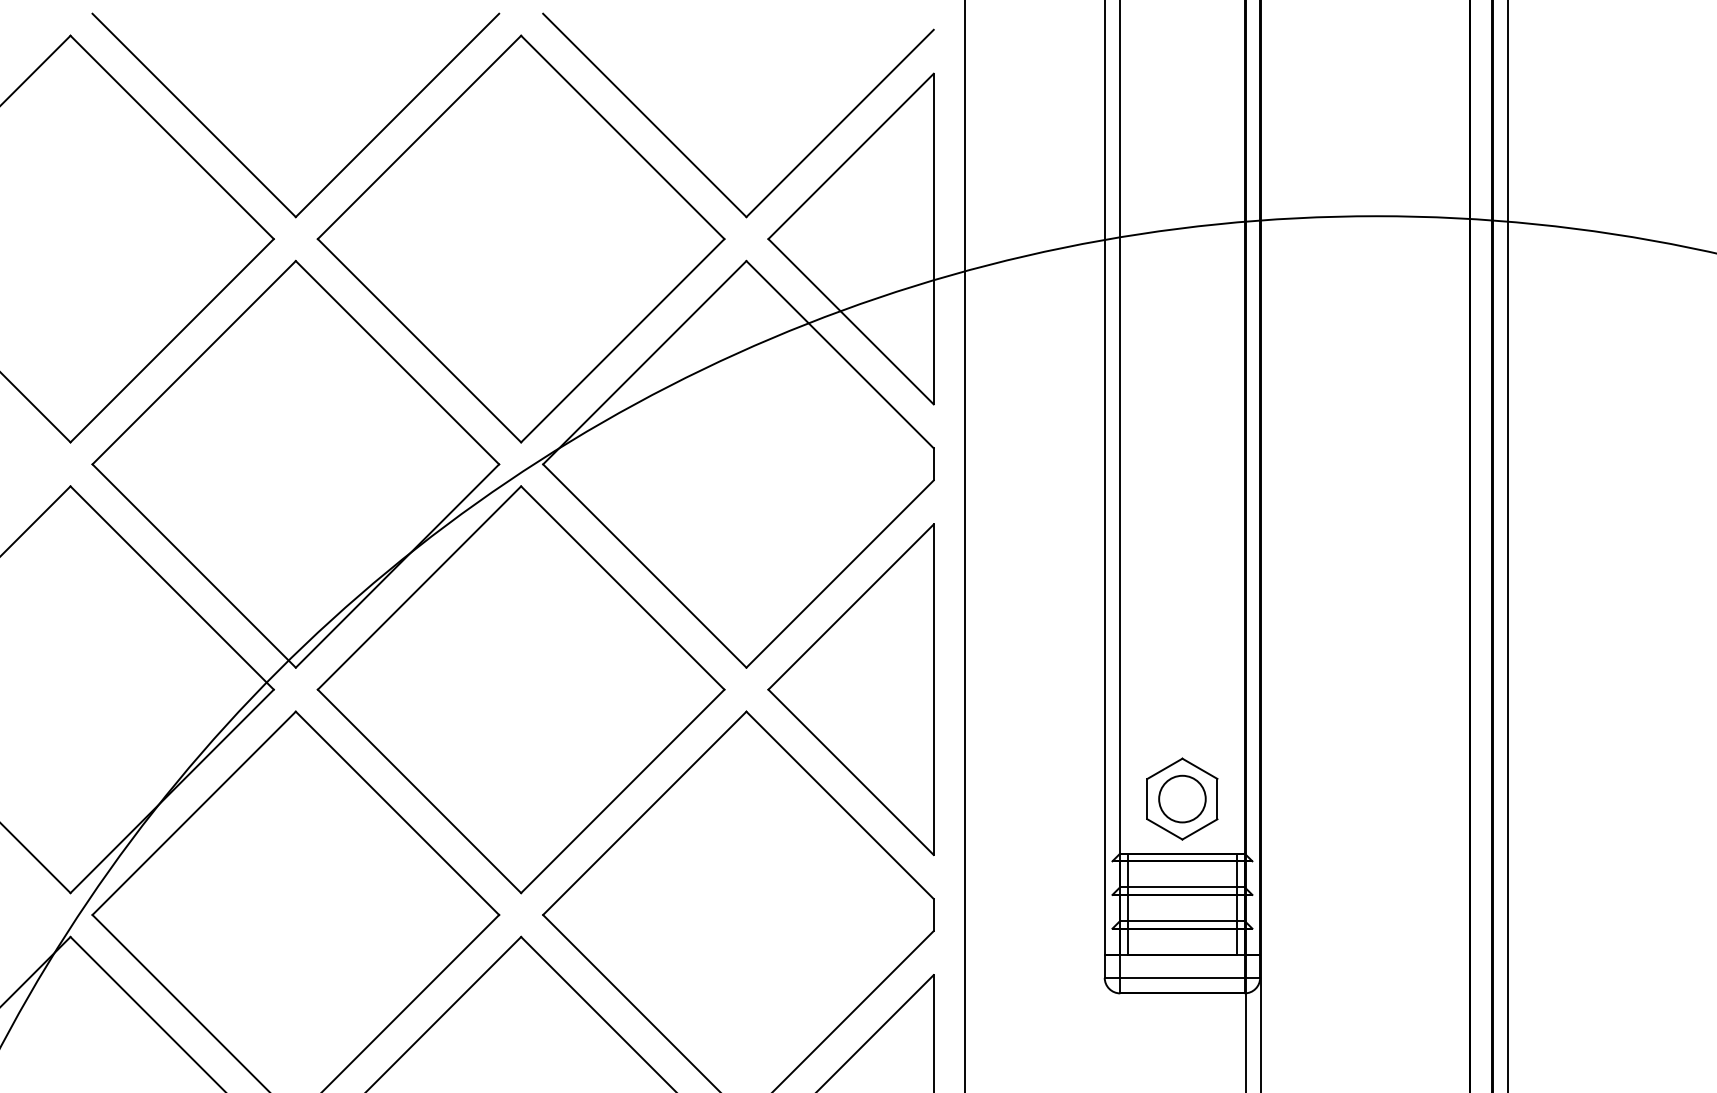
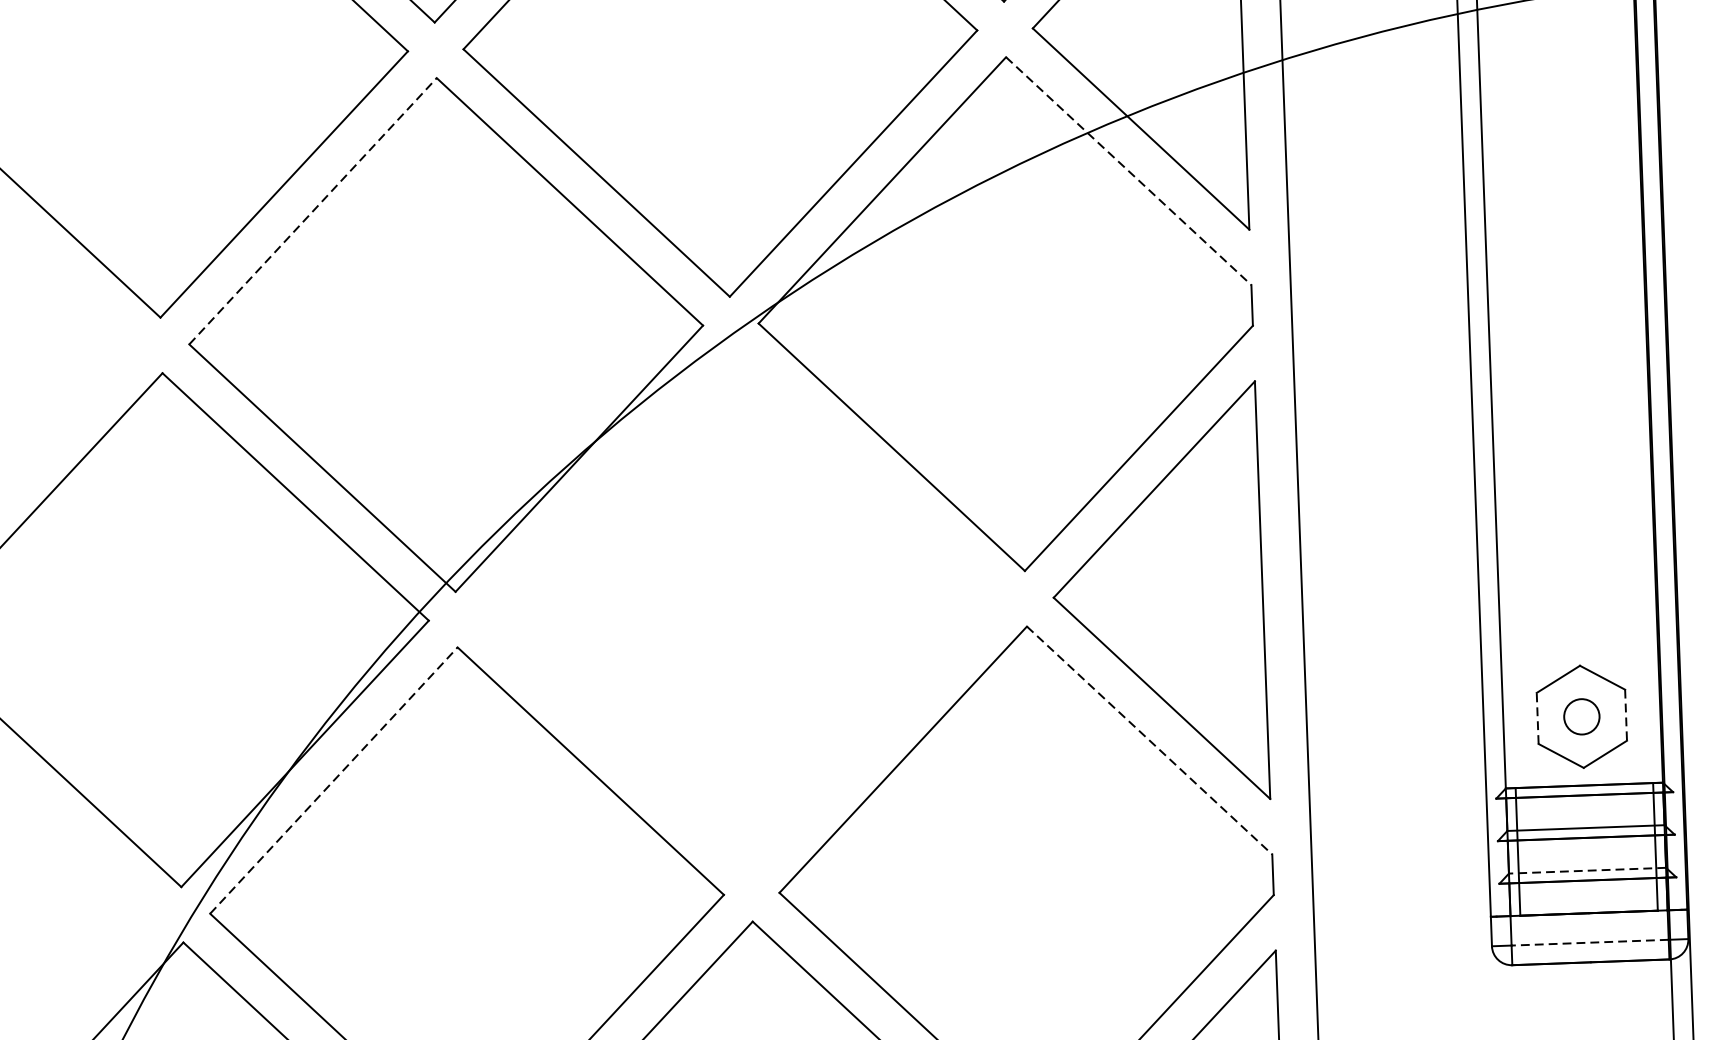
line: (840, 355) -> (1129, 172), solid -> dashed
line: (194, 362) -> (313, 210), solid -> dashed
part: (520, 689) -> (740, 609), removed
line: (1147, 798) -> (1537, 717), solid -> dashed
circle: (1182, 798) -> (1581, 716), size x0.6
line: (1217, 799) -> (1626, 715), solid -> dashed
line: (840, 805) -> (1150, 740), solid -> dashed
line: (194, 813) -> (334, 780), solid -> dashed
line: (1181, 920) -> (1586, 870), solid -> dashed
line: (1181, 977) -> (1588, 942), solid -> dashed

